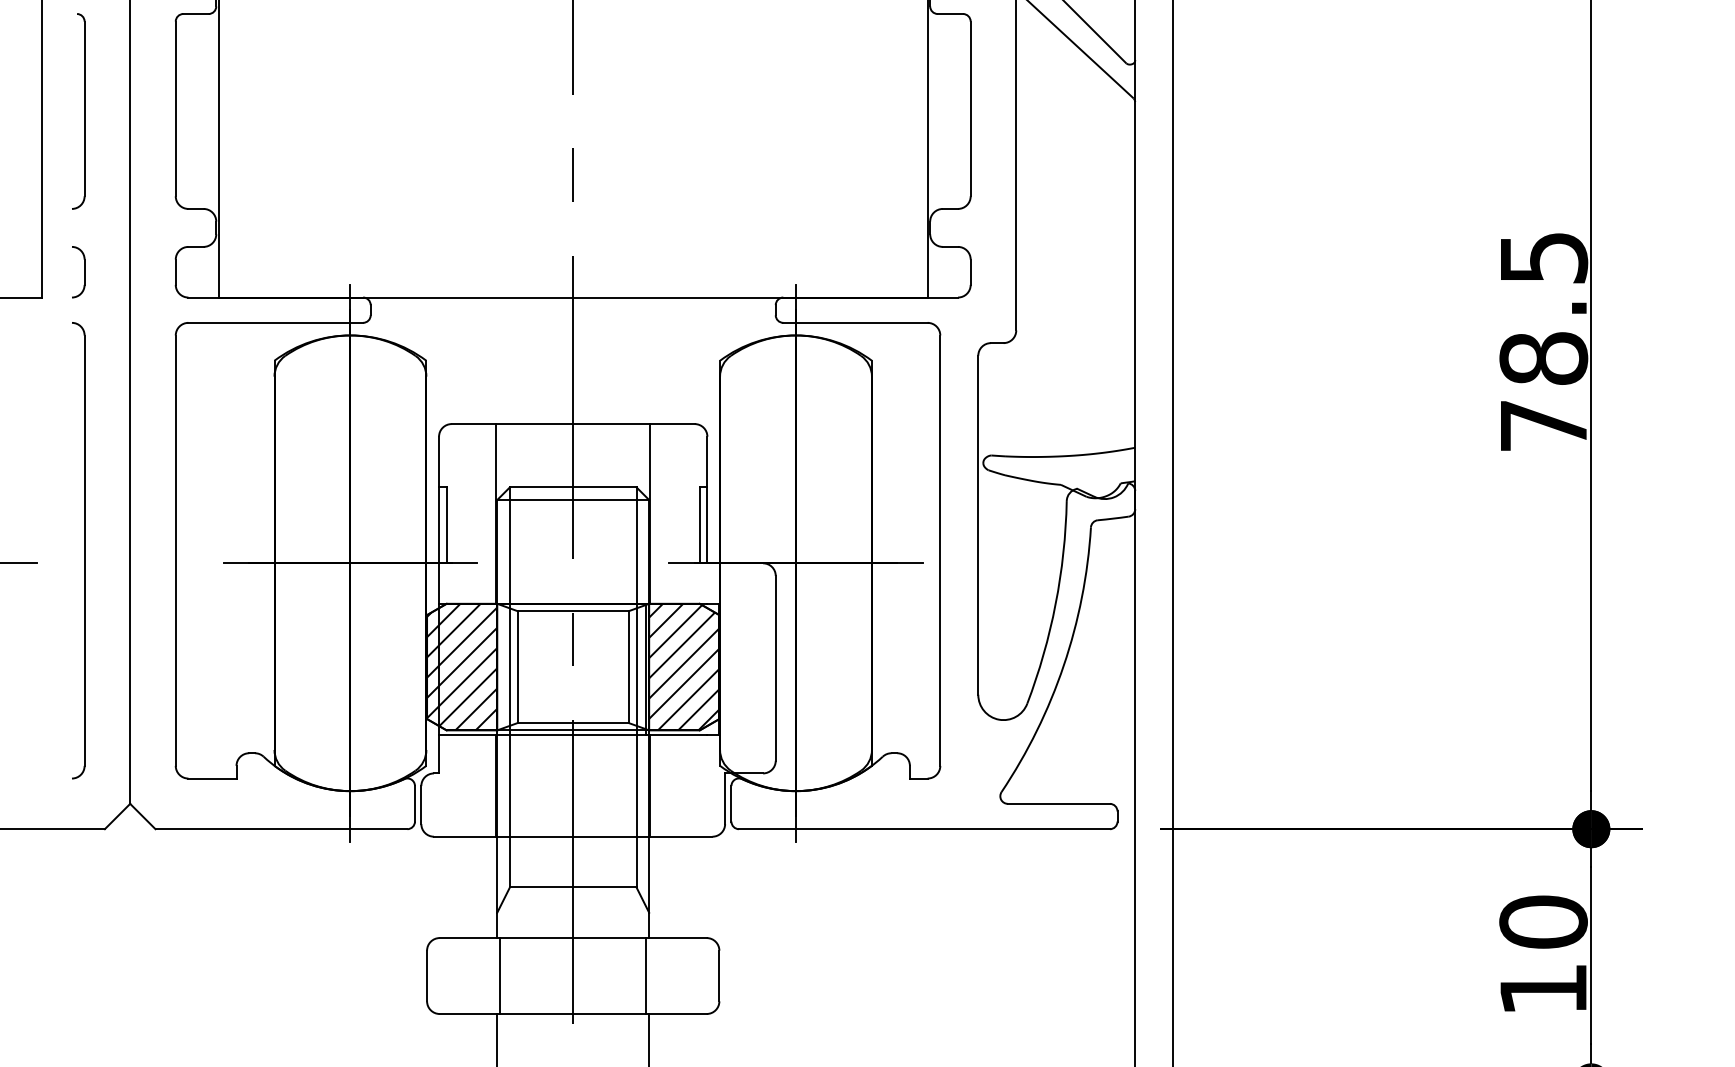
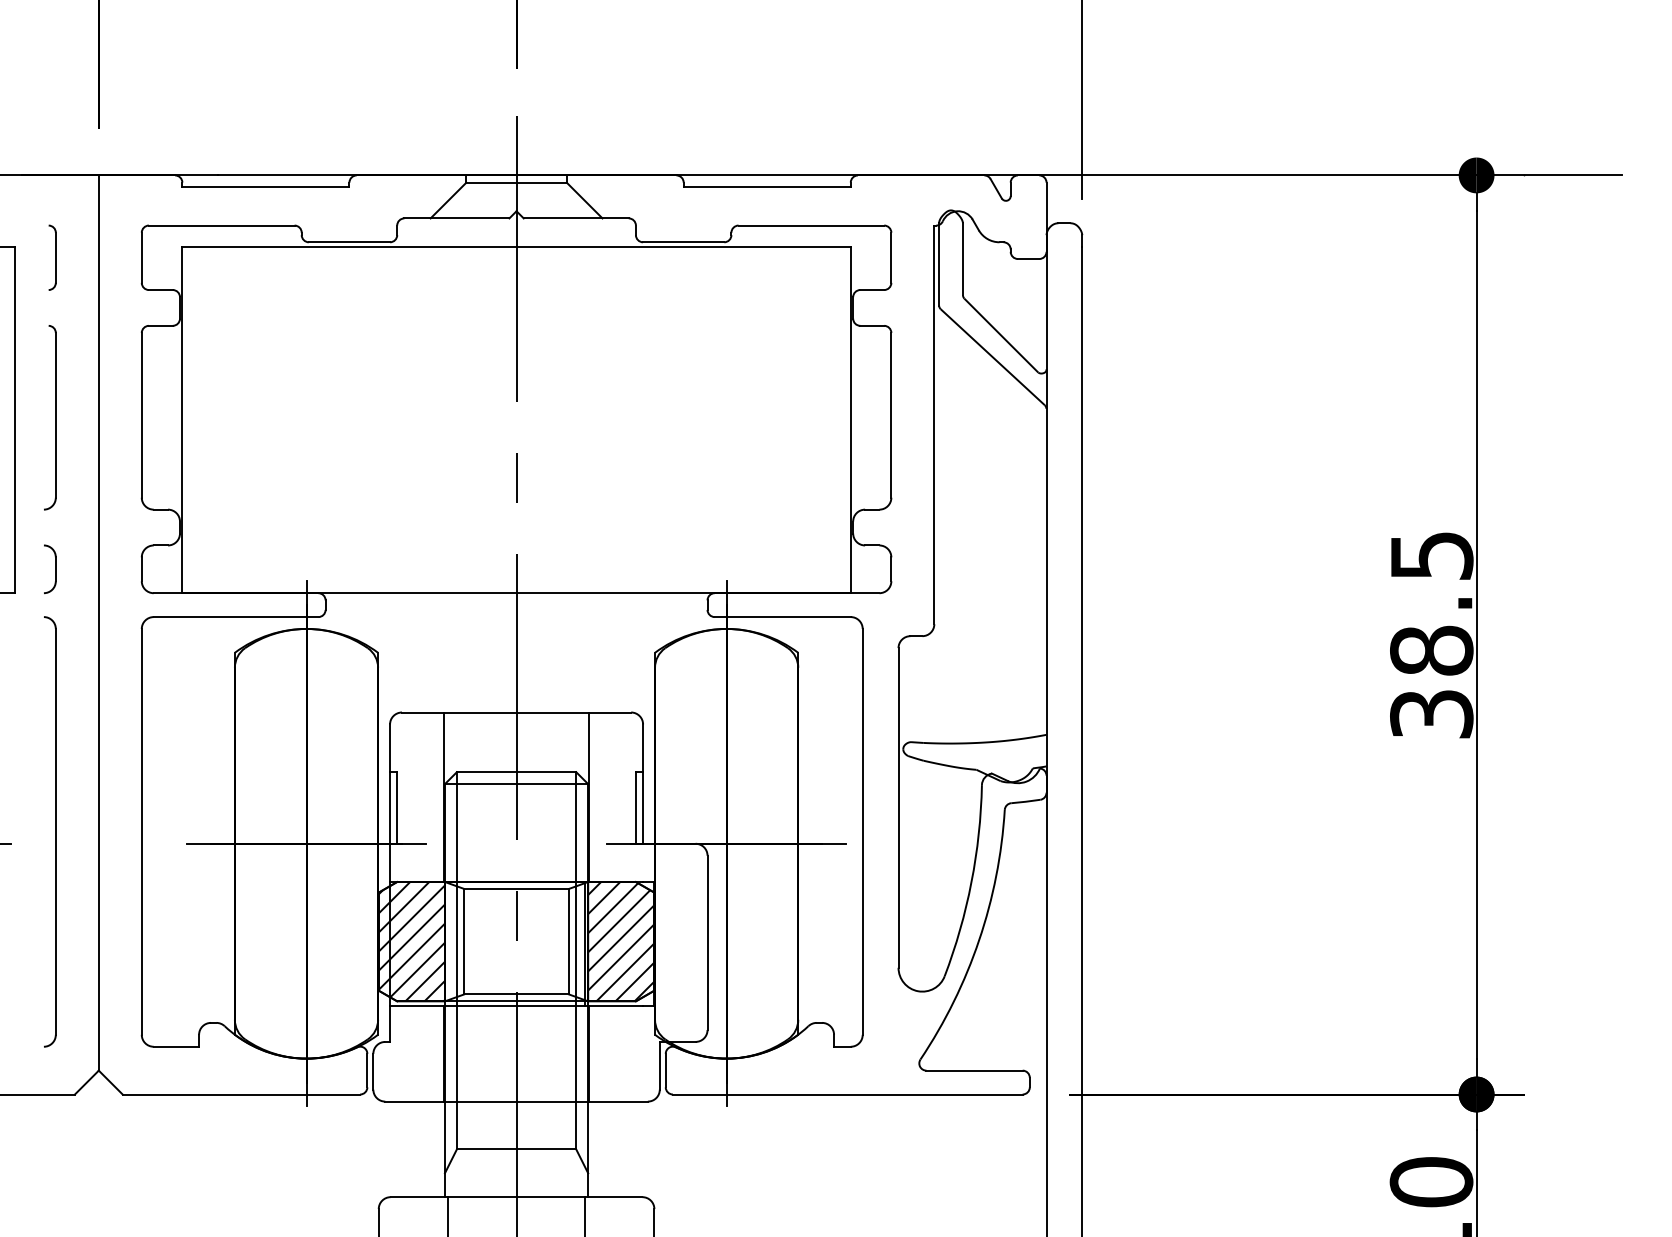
text: (1543, 426) -> (1431, 714), 78.5 -> 38.5

